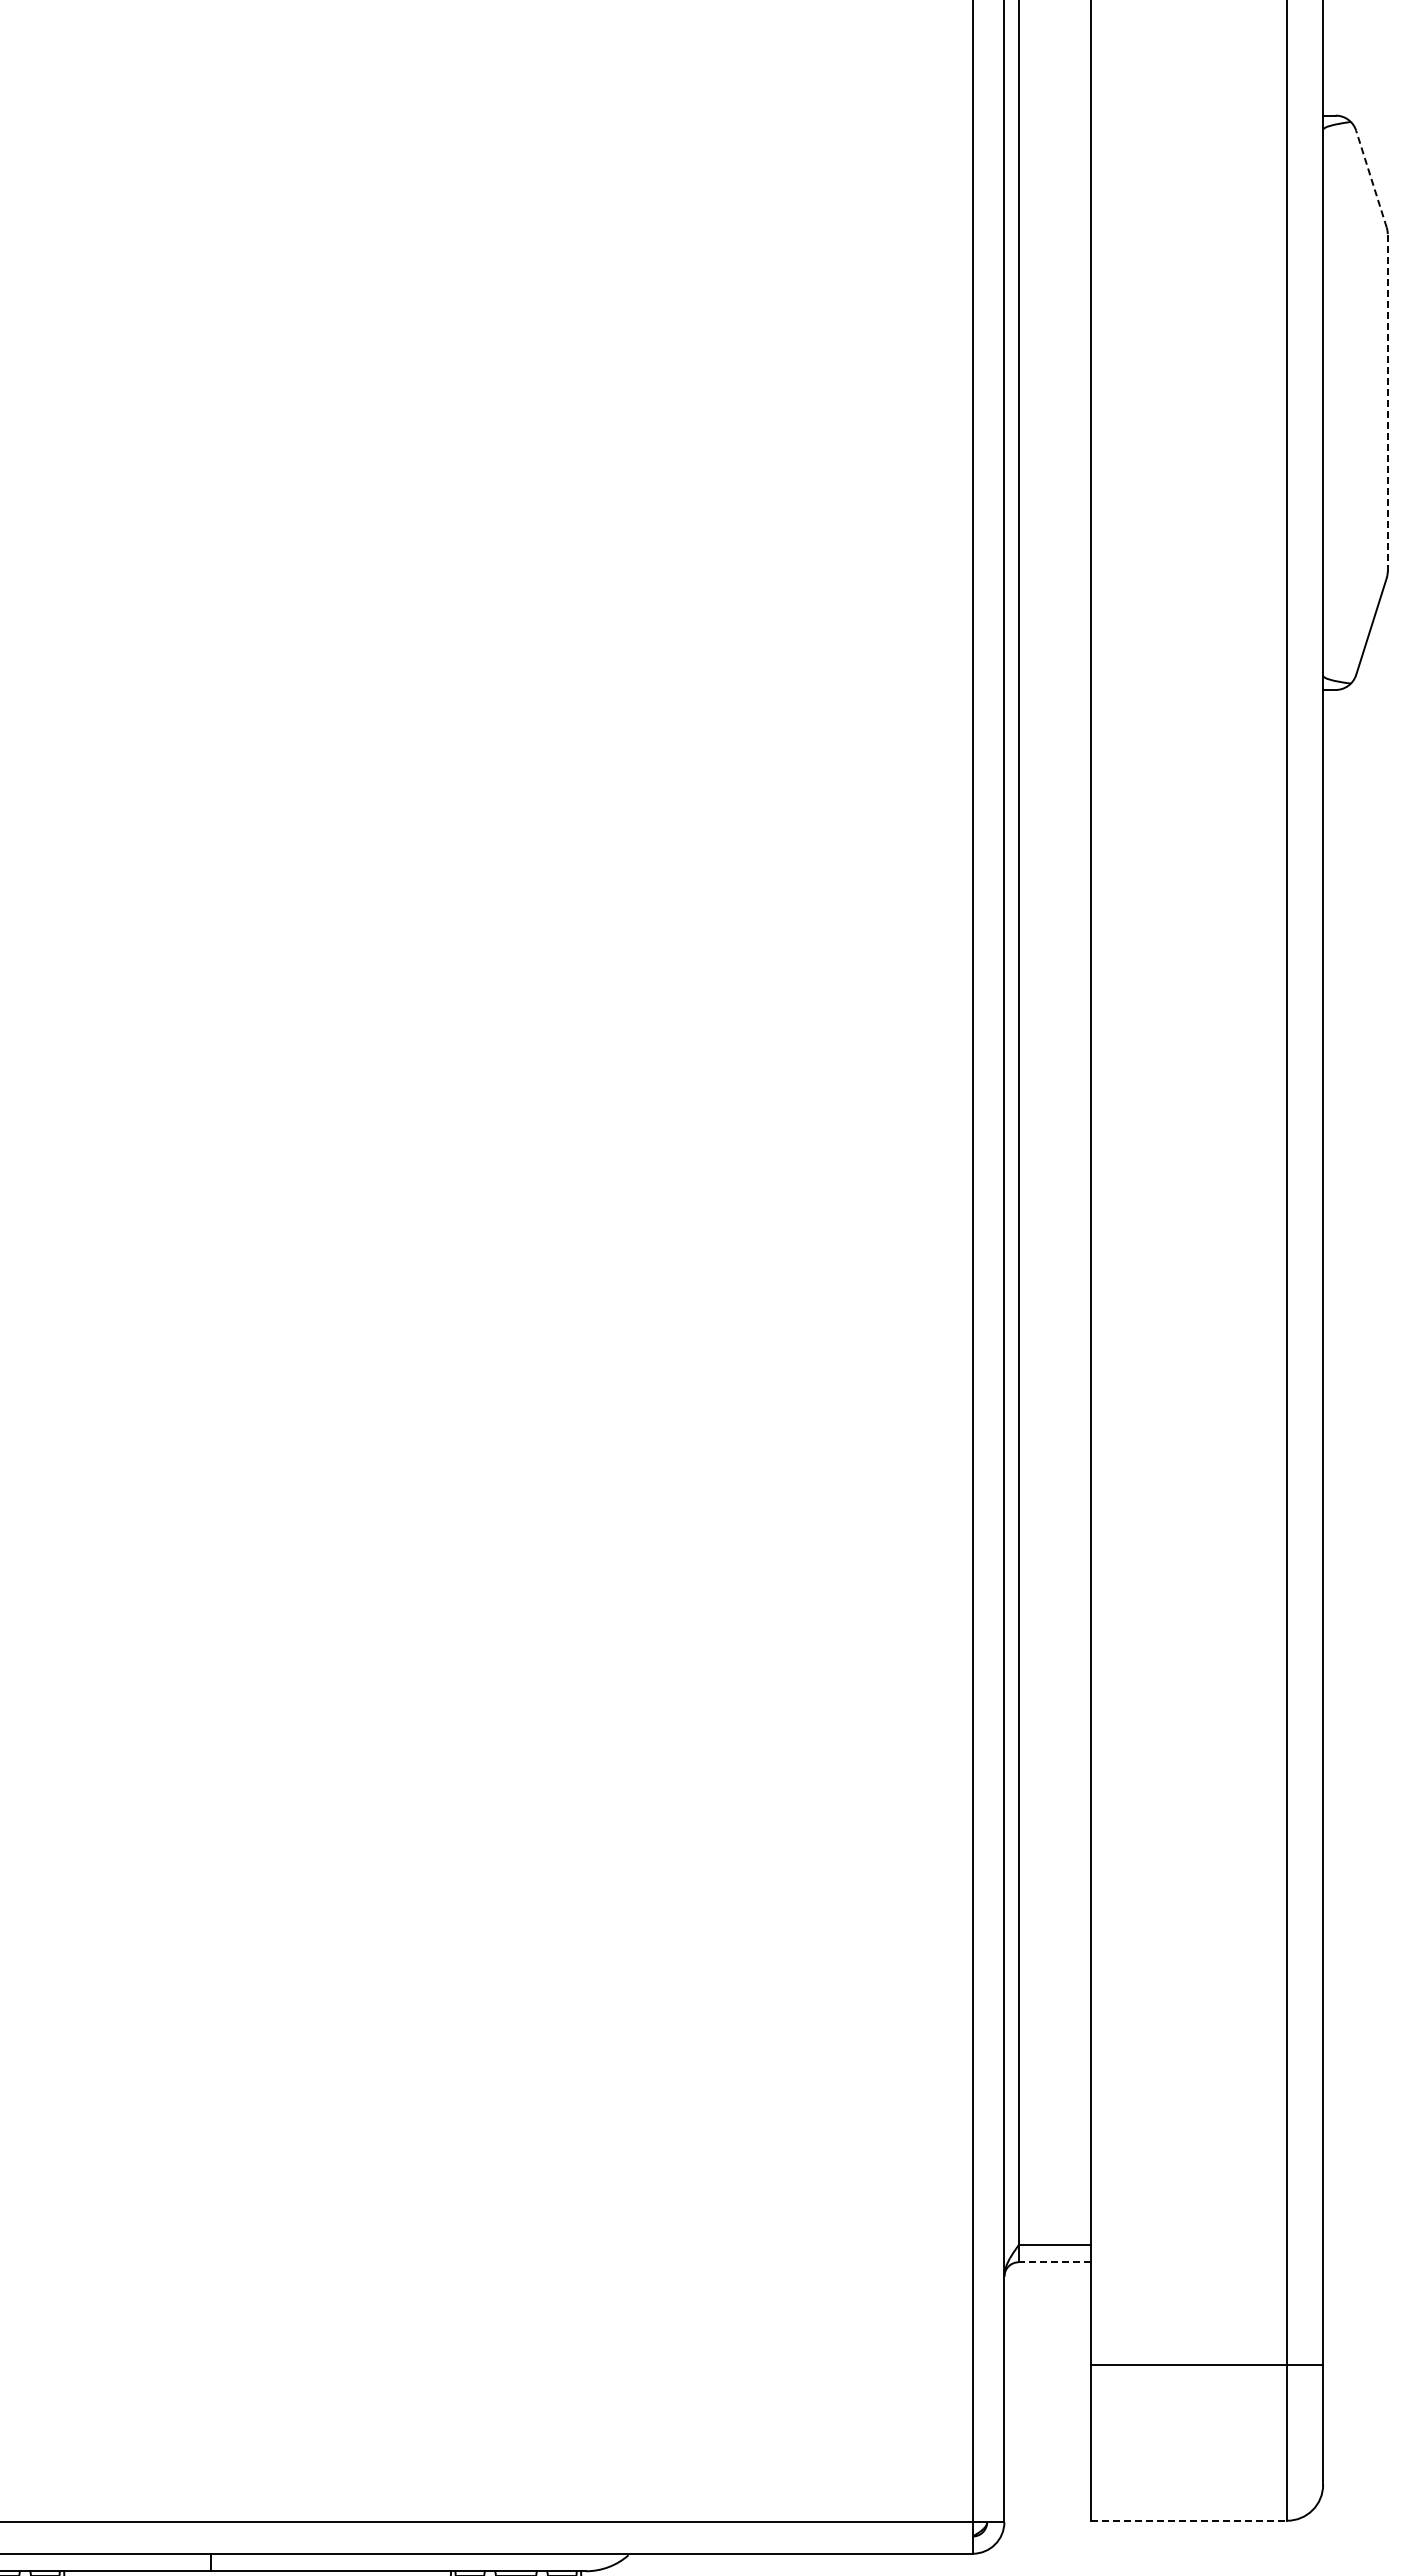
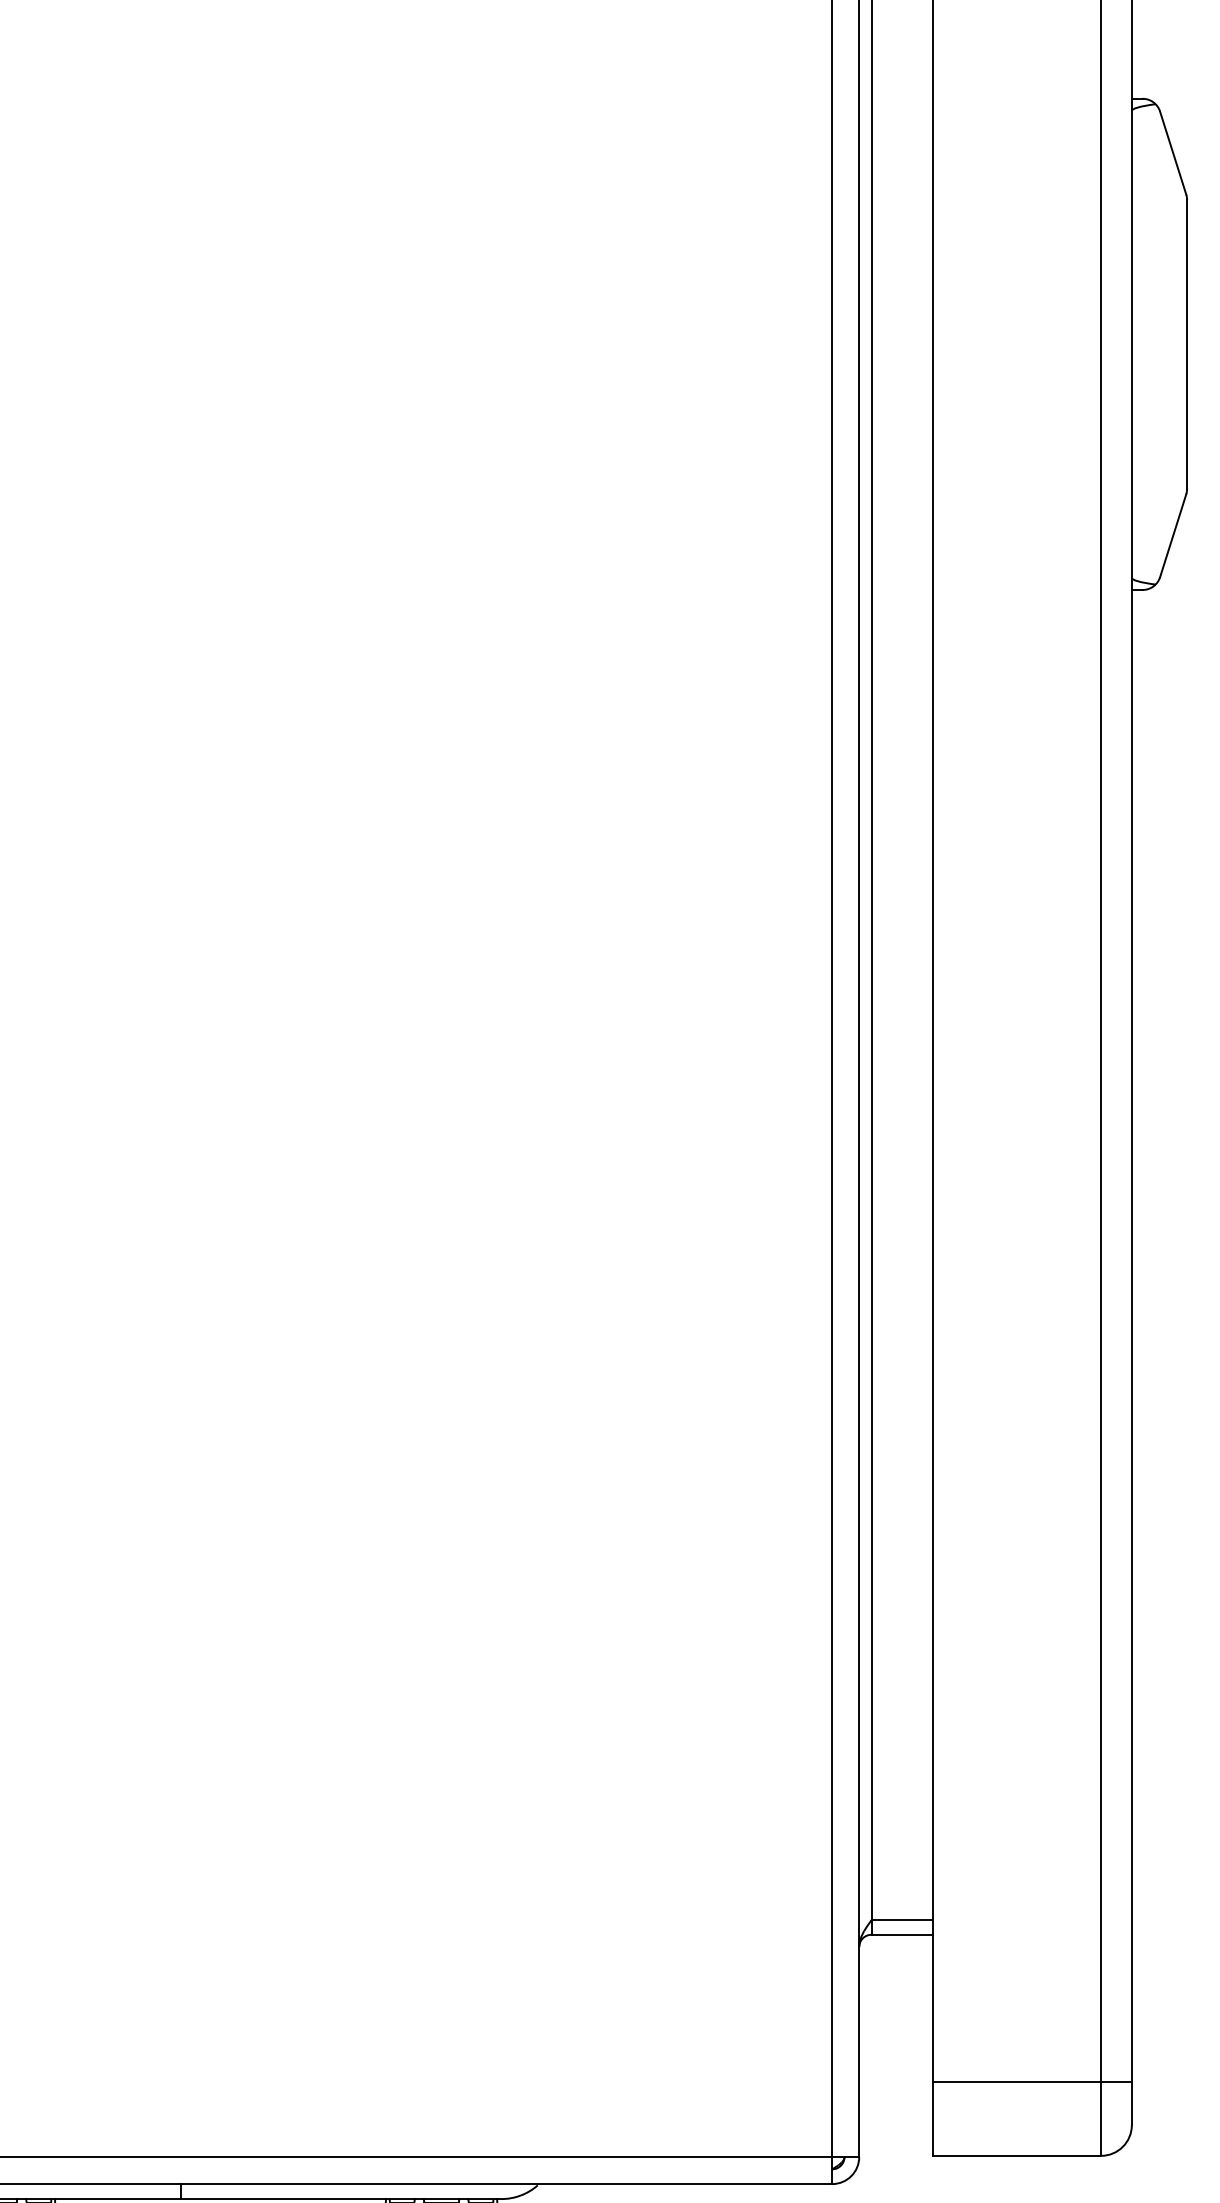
line: (1371, 179) -> (1173, 153), dashed -> solid
line: (1387, 402) -> (1186, 344), dashed -> solid
line: (1054, 2262) -> (902, 1934), dashed -> solid
line: (1206, 2364) -> (1032, 2082), moved
line: (1189, 2520) -> (1017, 2155), dashed -> solid

